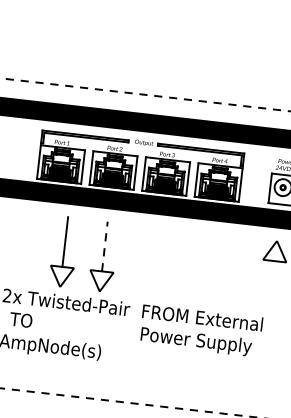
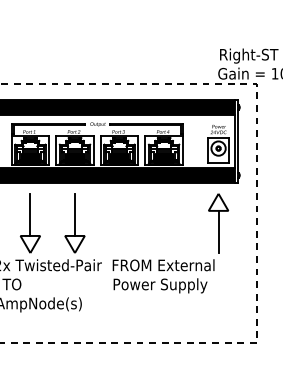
line: (104, 246) -> (74, 214), dashed -> solid
part: (63, 252) -> (29, 223), moved
line: (271, 285) -> (218, 231), added

